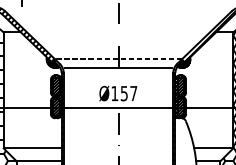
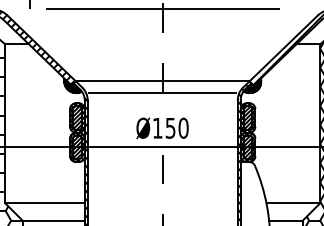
line: (118, 7) -> (162, 9), added
line: (118, 59) -> (162, 81), dashed -> solid
text: (133, 93) -> (183, 127), Ø157 -> Ø150

